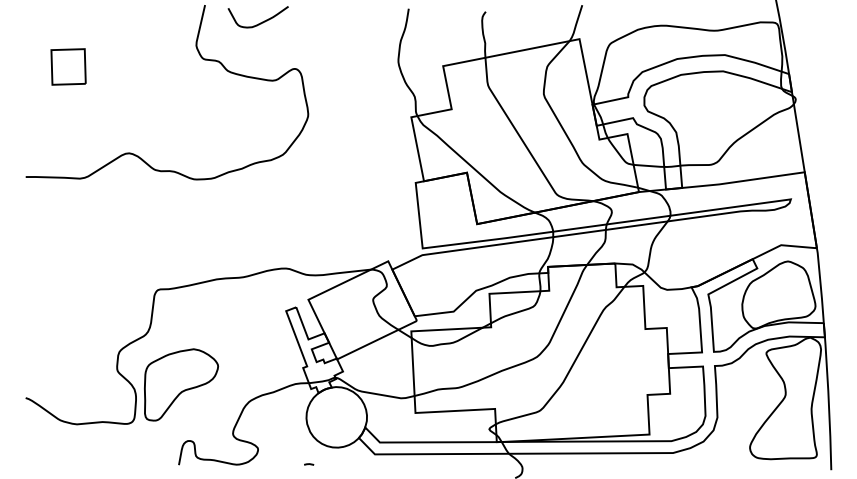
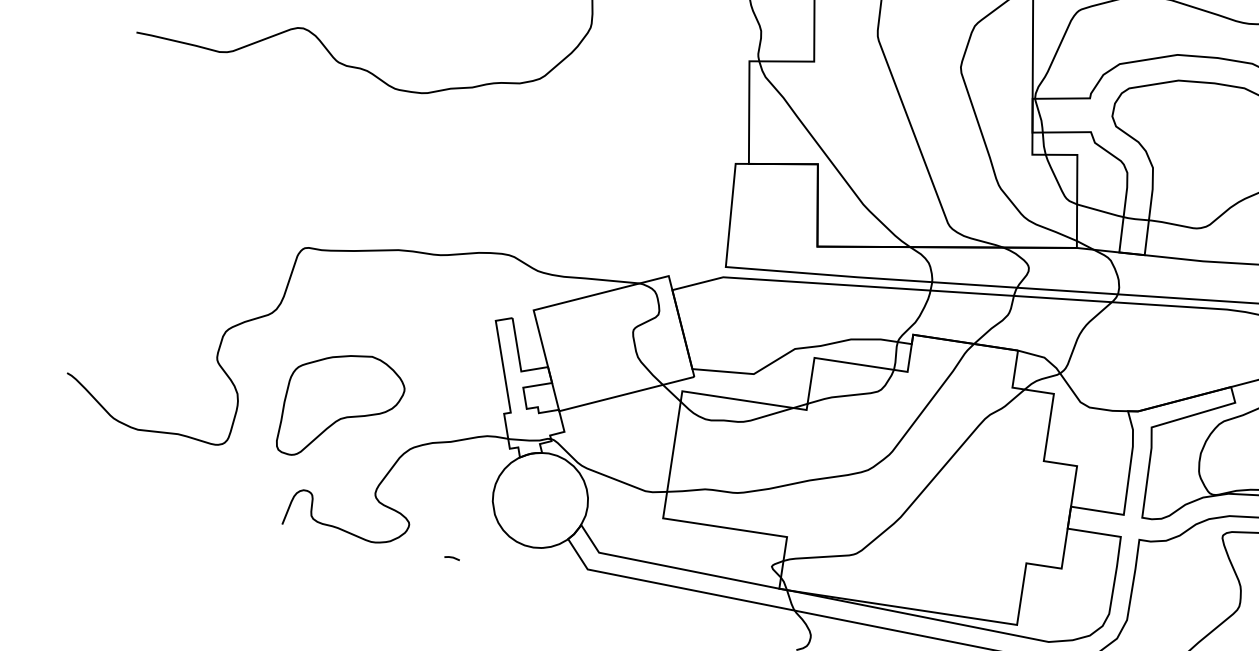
part: (181, 384) -> (342, 407), moved
line: (309, 464) -> (452, 558), moved

